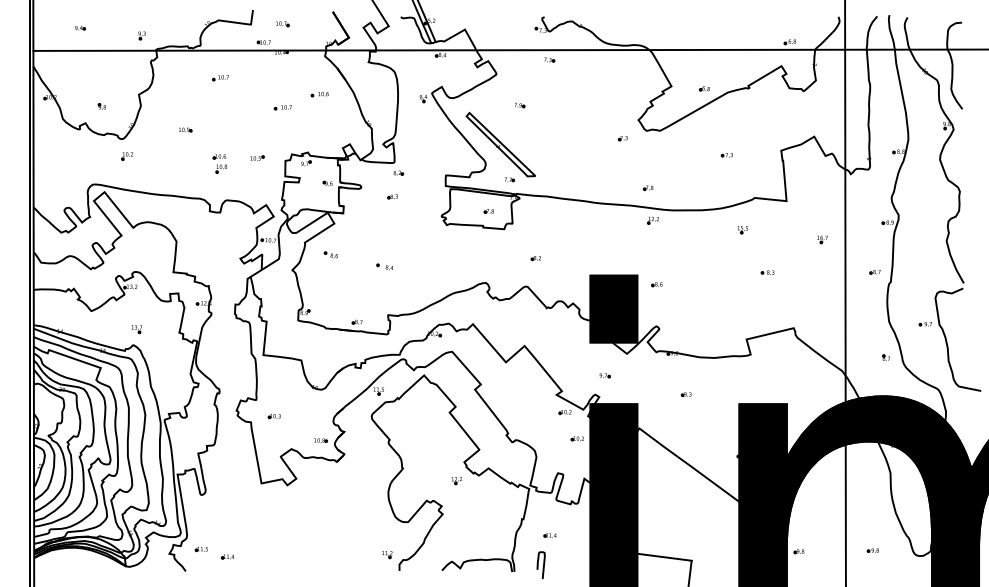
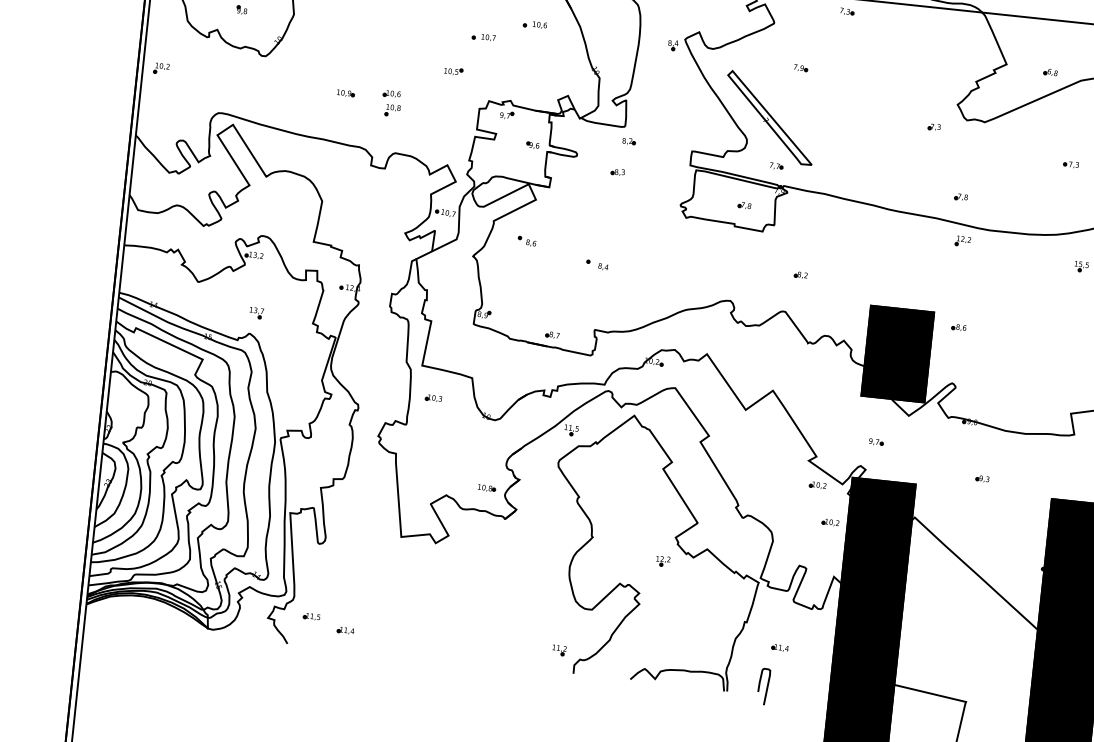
part: (185, 129) -> (345, 92), moved
part: (127, 156) -> (161, 68), moved
part: (257, 157) -> (453, 70), moved
part: (273, 416) -> (432, 398), moved

